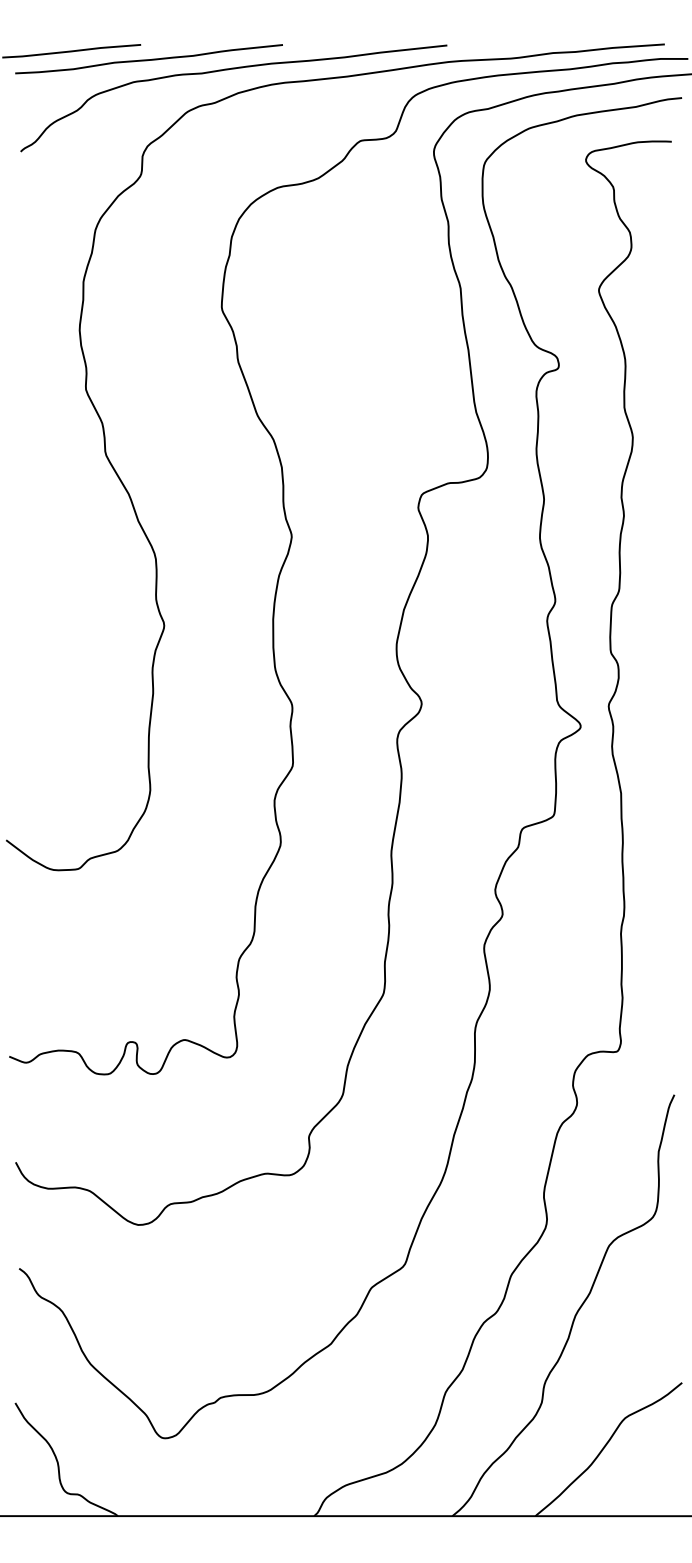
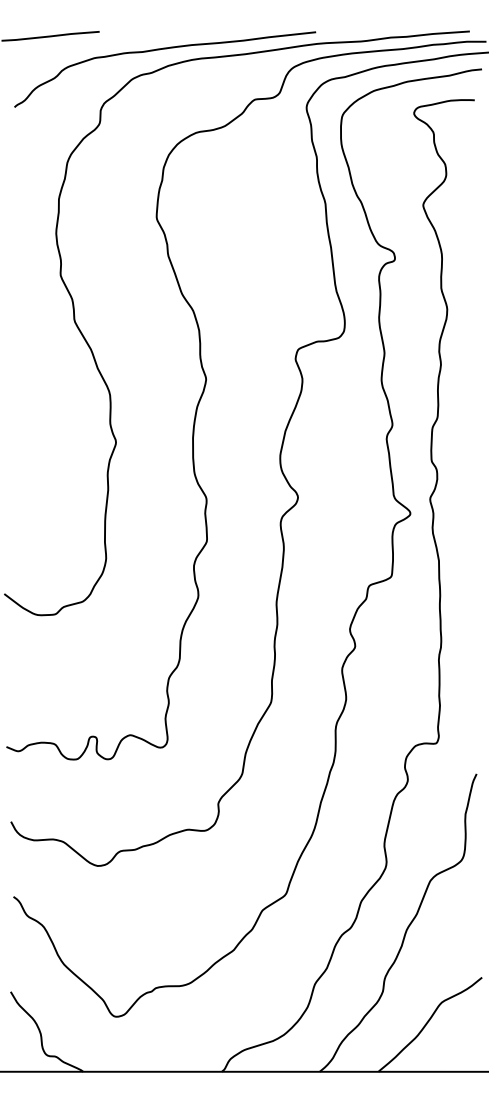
curve: (147, 58) -> (104, 41), removed

